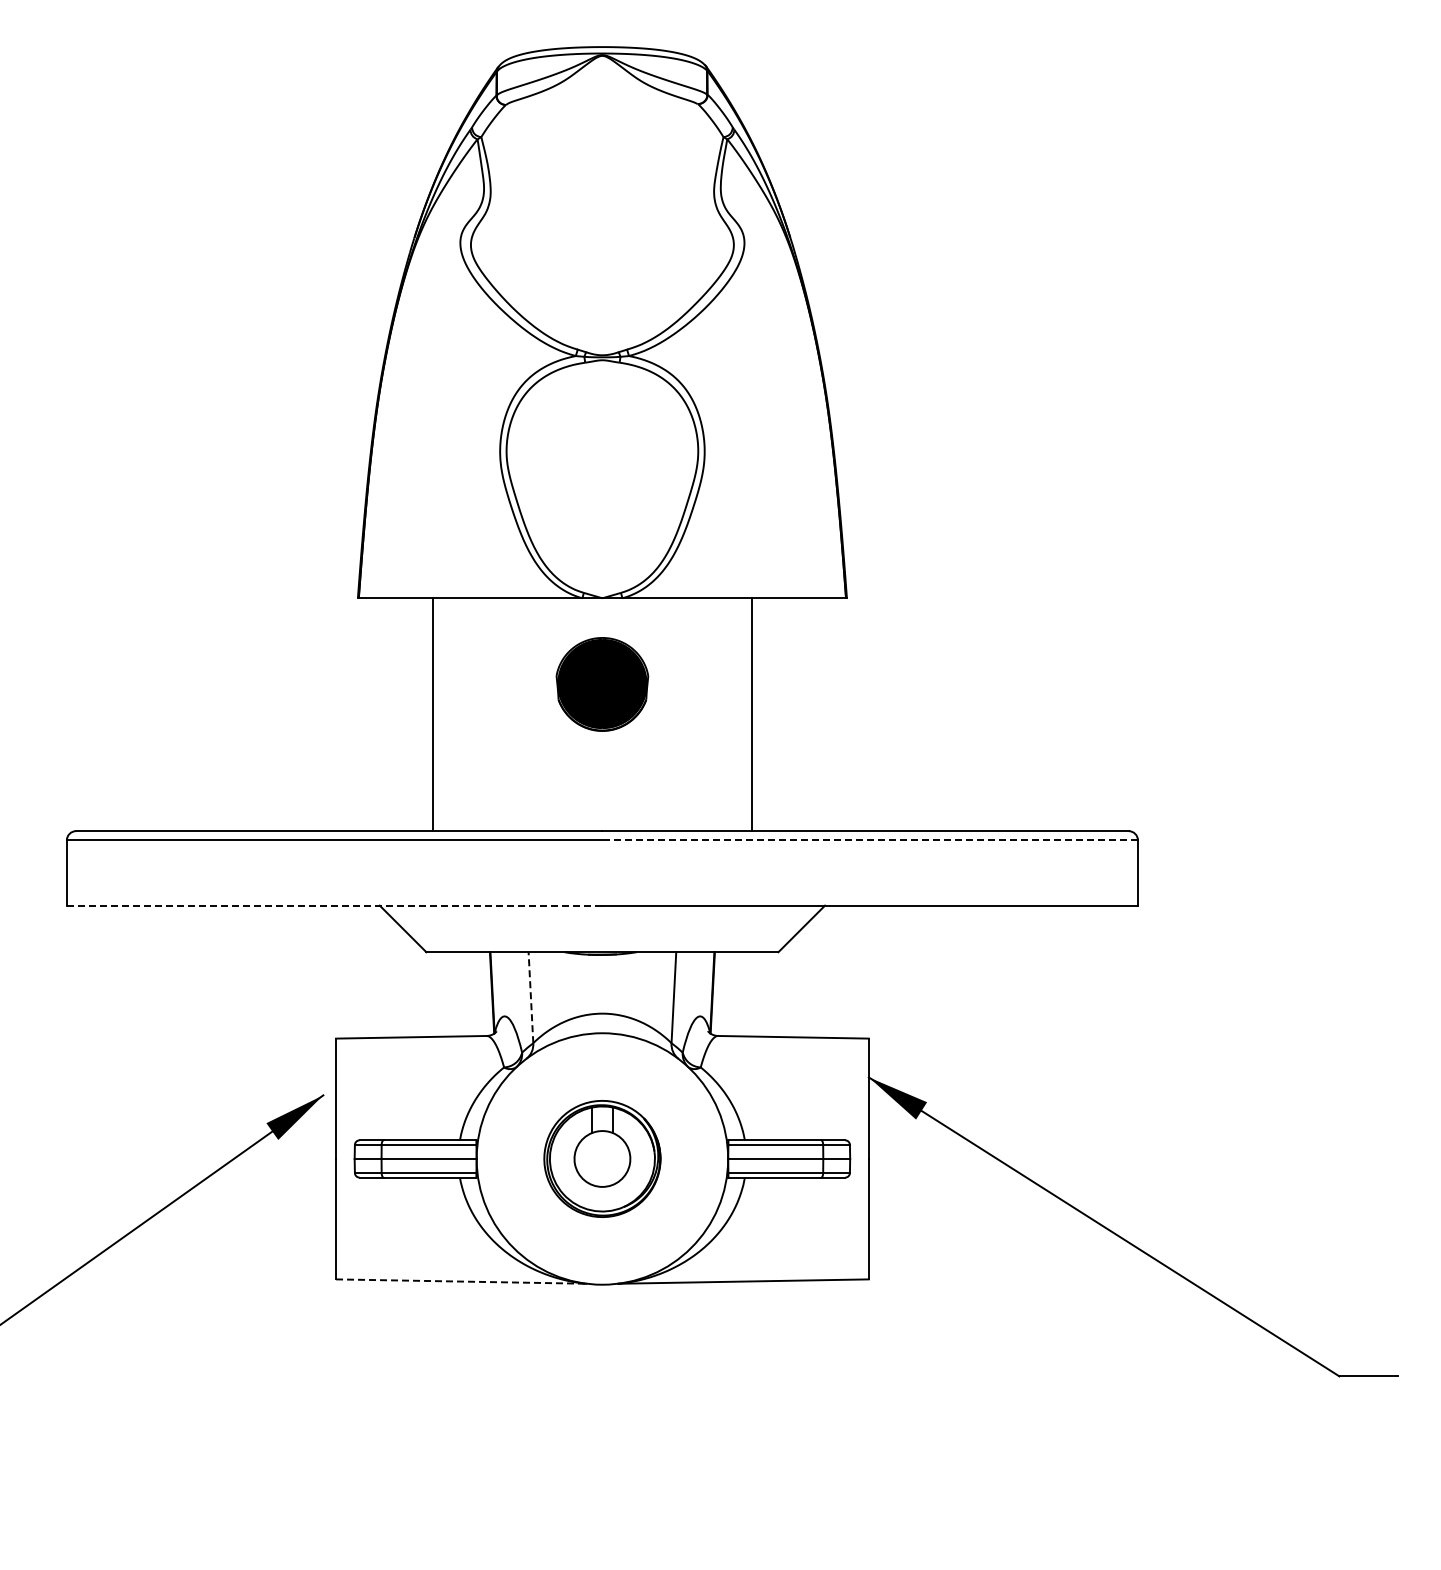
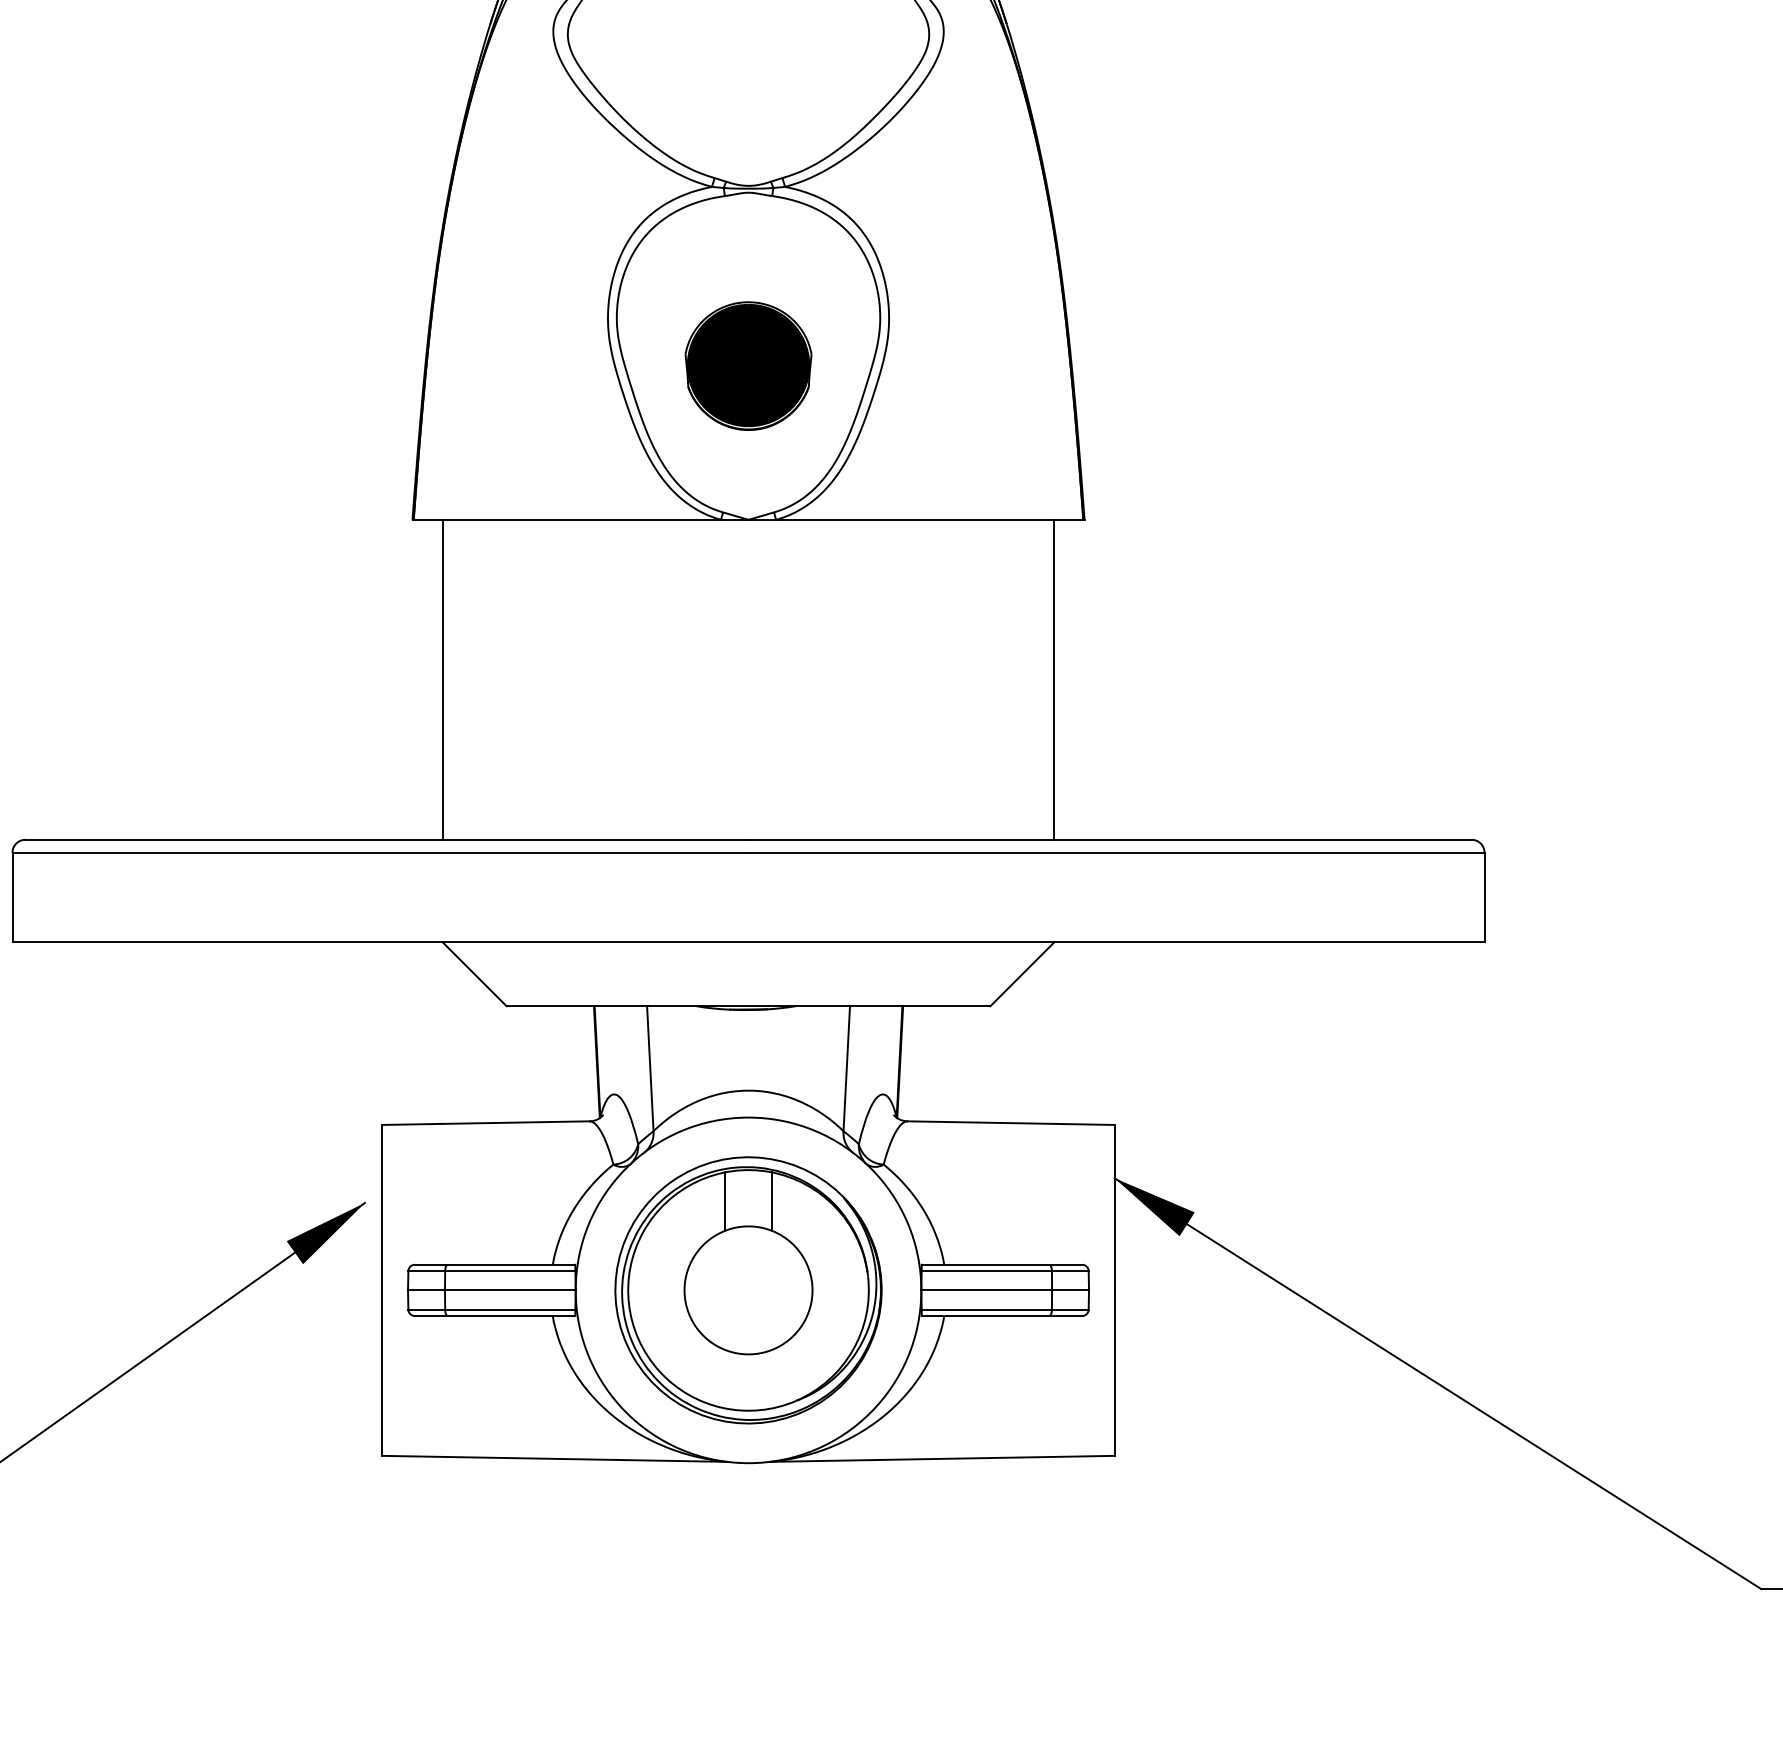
part: (602, 684) -> (748, 366), moved
line: (432, 714) -> (442, 679), moved
line: (752, 714) -> (1055, 679), moved
line: (870, 840) -> (1116, 852), dashed -> solid
line: (334, 905) -> (380, 942), dashed -> solid
line: (530, 997) -> (649, 1068), dashed -> solid
part: (602, 1158) -> (748, 1289), size x1.67
line: (460, 1281) -> (553, 1458), dashed -> solid

